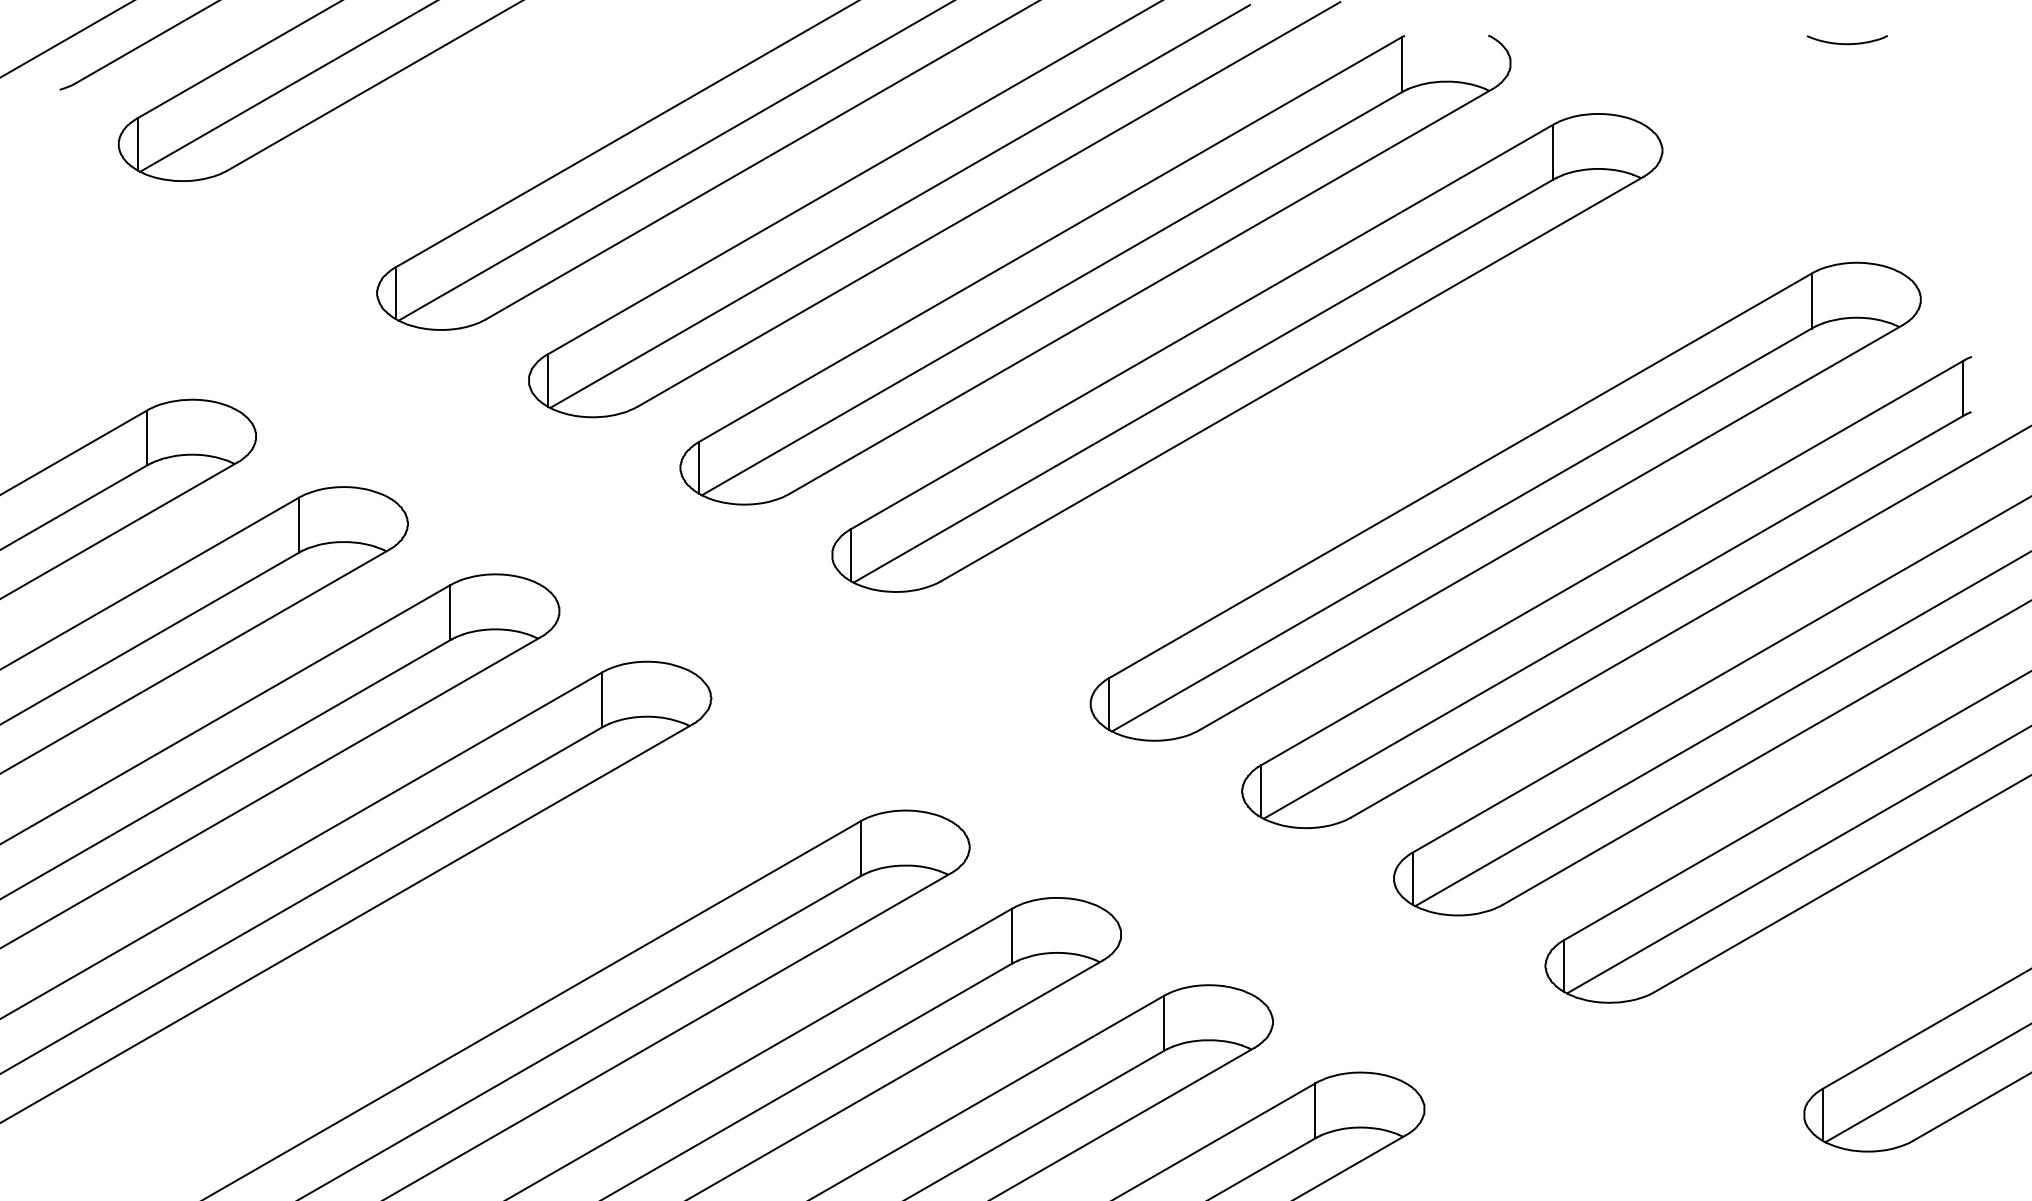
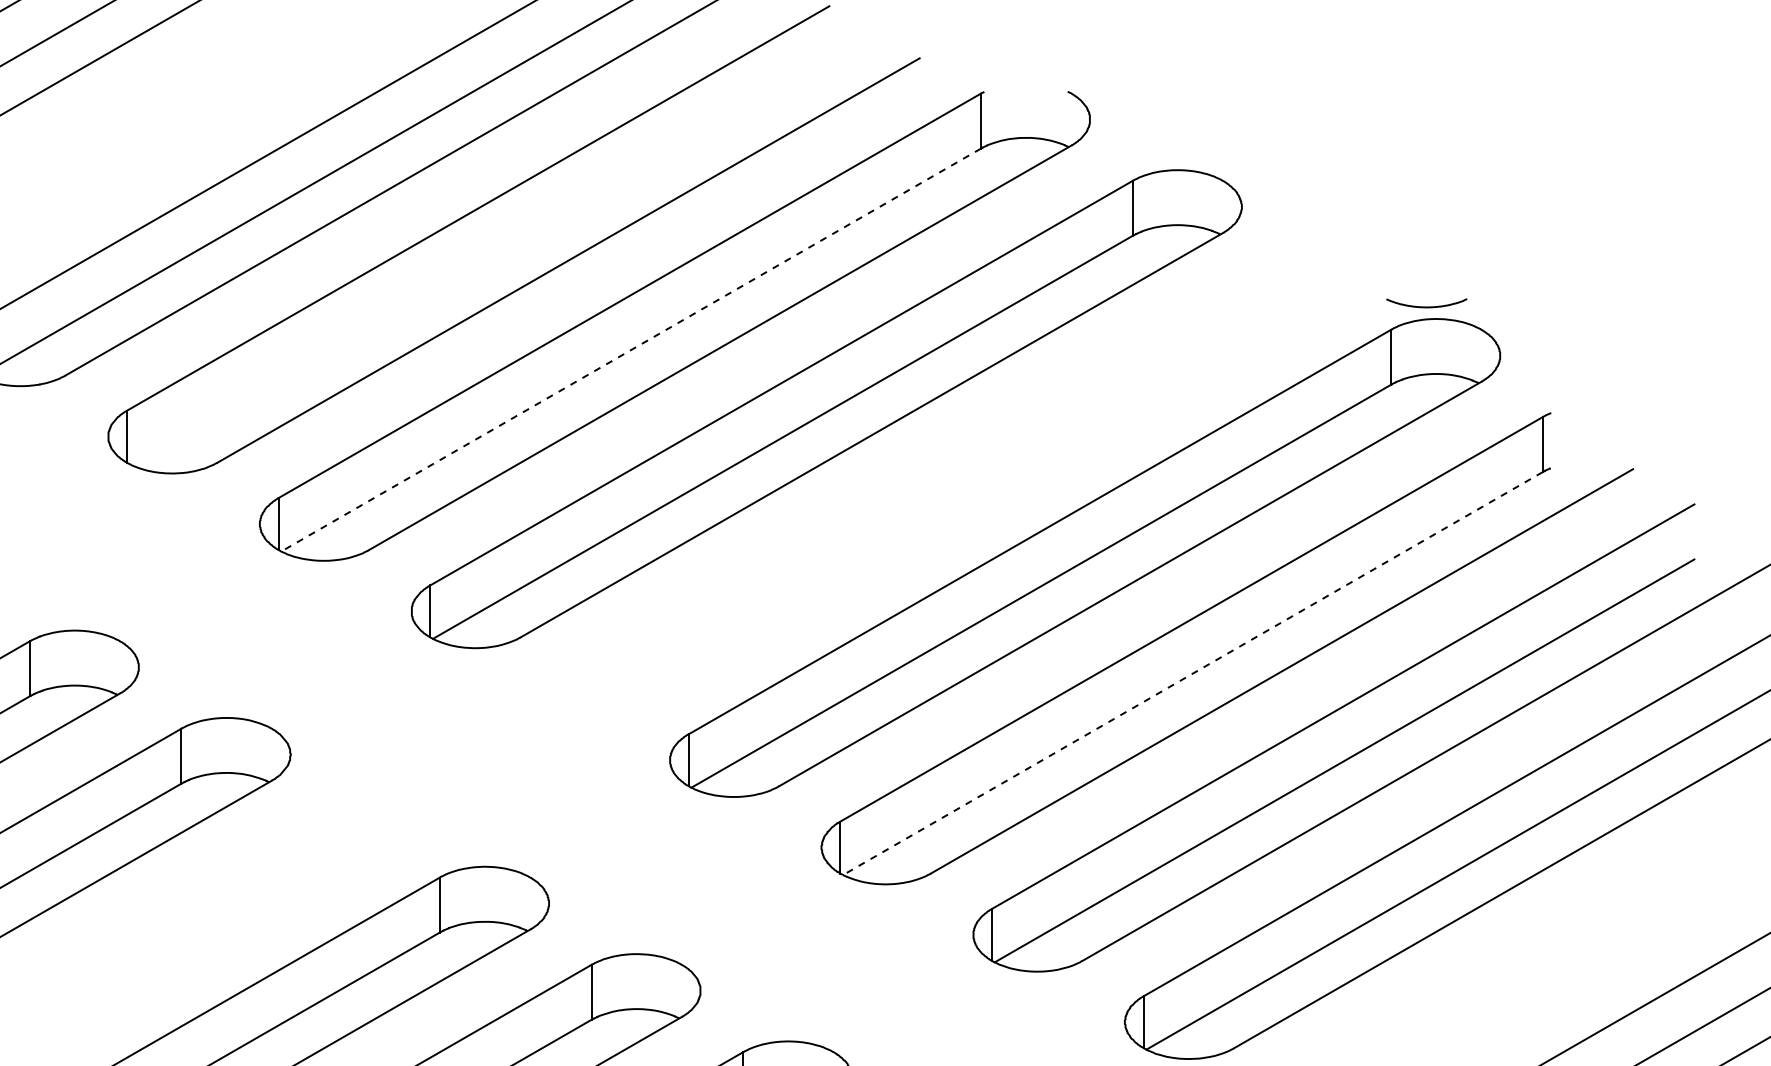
curve: (1846, 43) -> (1425, 306), moved
line: (899, 206) -> (478, 262), removed
line: (1051, 293) -> (630, 349), solid -> dashed
line: (1613, 617) -> (1192, 673), solid -> dashed

